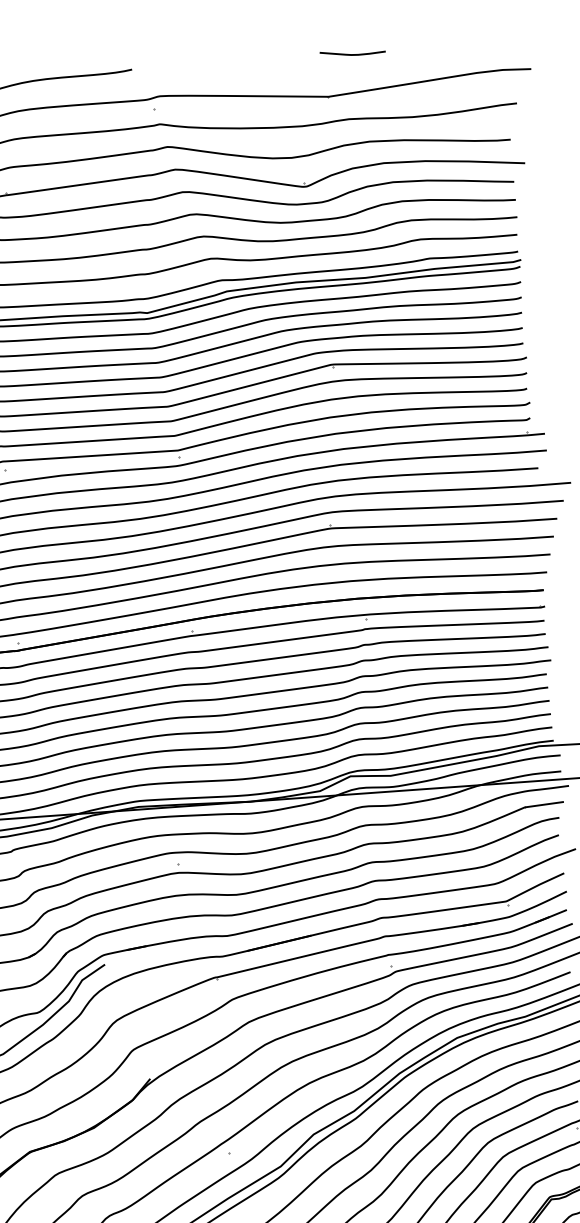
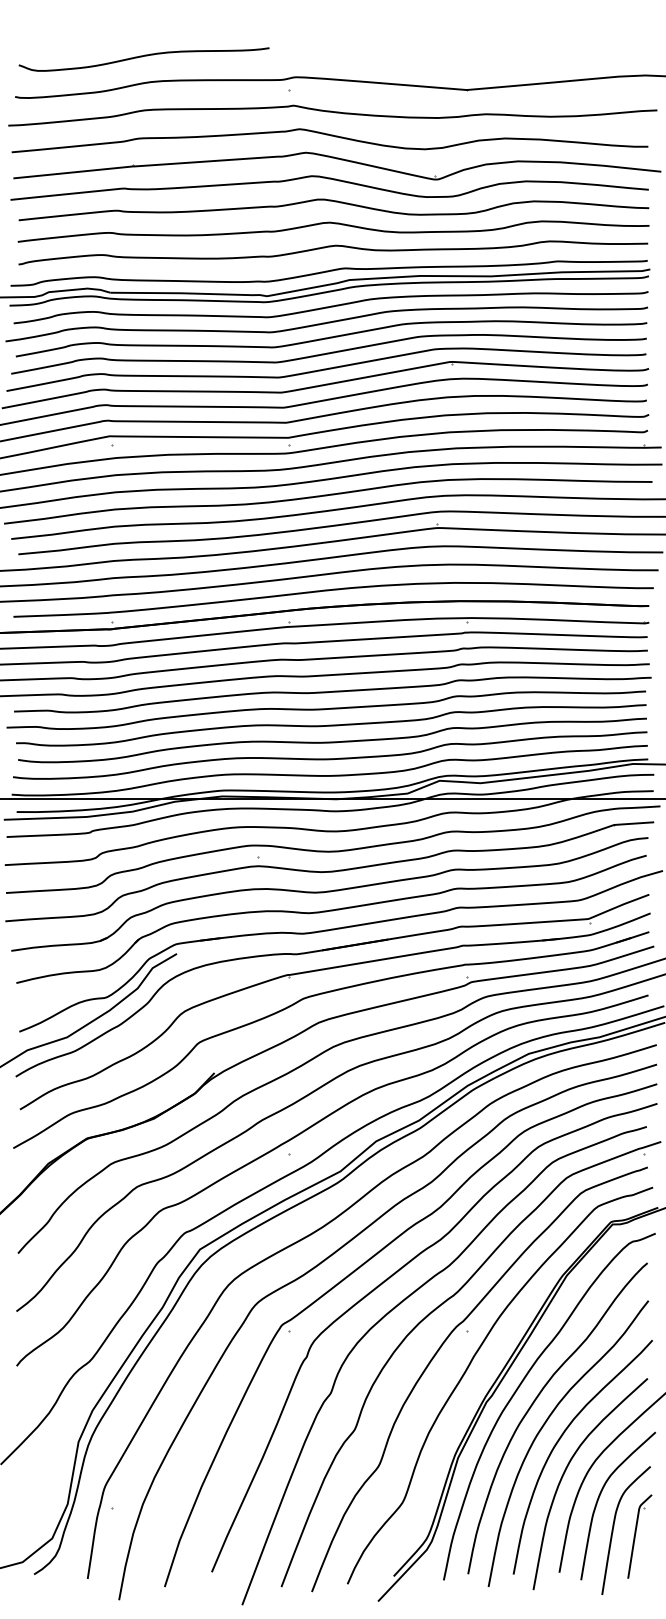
curve: (352, 54) -> (494, 48), removed

